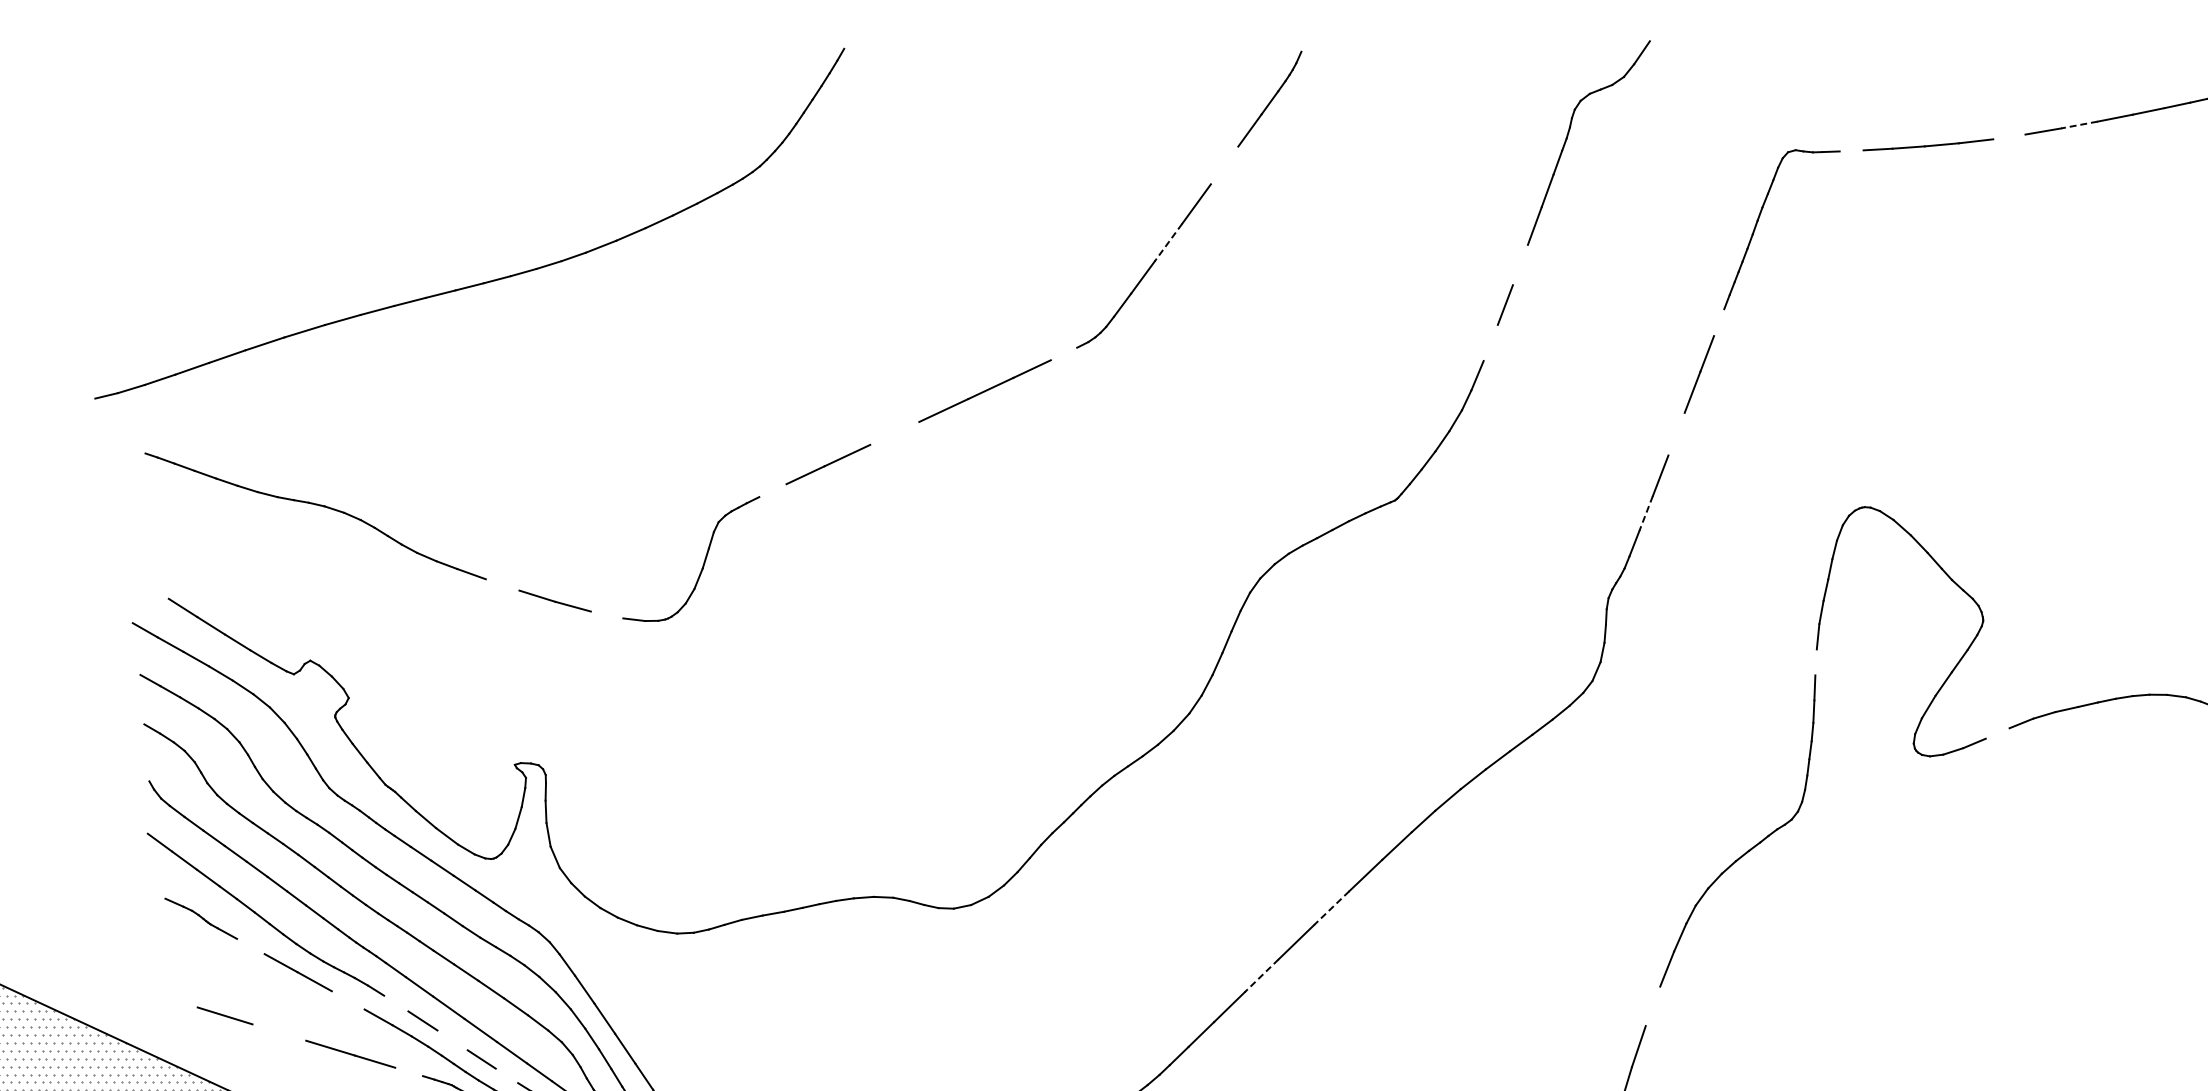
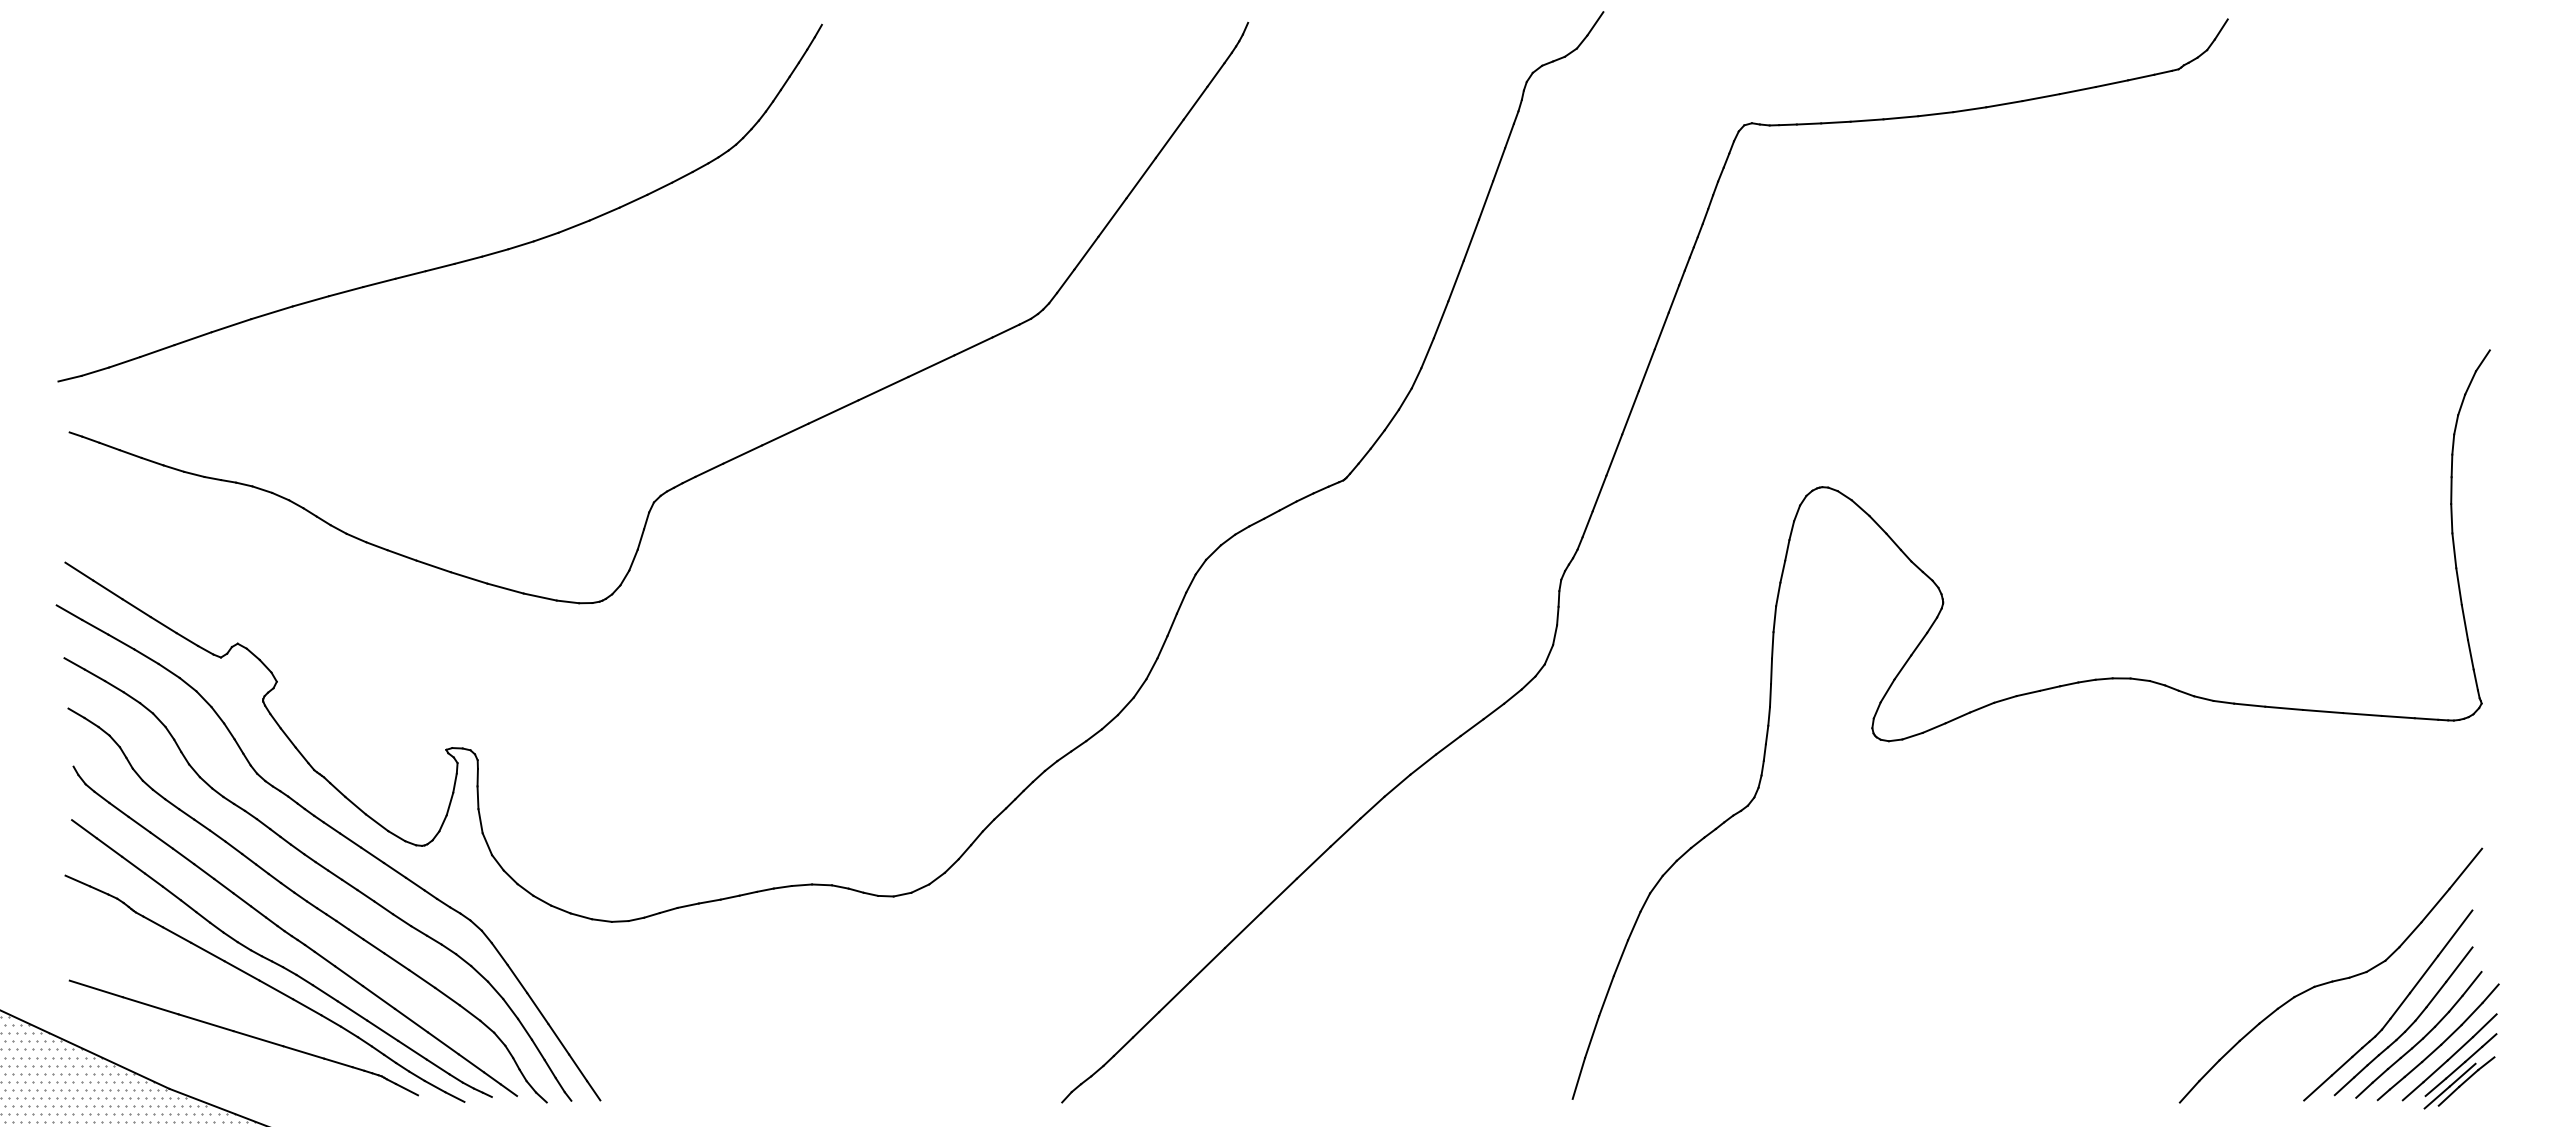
line: (2079, 124) -> (2041, 97), dashed -> solid
line: (2009, 136) -> (1969, 109), added
line: (1851, 150) -> (1808, 123), added
line: (1224, 165) -> (1169, 138), added
line: (1168, 242) -> (1112, 217), dashed -> solid
line: (1520, 264) -> (1471, 239), added
part: (483, 281) -> (454, 262), moved
line: (1718, 322) -> (1673, 298), added
line: (1490, 342) -> (1440, 319), added
line: (1063, 353) -> (1005, 330), added
line: (894, 432) -> (833, 411), added
line: (1676, 433) -> (1630, 412), added
line: (773, 489) -> (709, 469), added
line: (1646, 514) -> (1599, 494), dashed -> solid
line: (502, 584) -> (433, 566), added
line: (155, 589) -> (79, 571), added
line: (606, 614) -> (539, 596), added
line: (1815, 662) -> (1772, 645), added
line: (1997, 733) -> (1957, 717), added
line: (153, 892) -> (77, 880), added
line: (1331, 907) -> (1278, 895), dashed -> solid
line: (250, 945) -> (176, 934), added
line: (1261, 976) -> (1207, 965), dashed -> solid
line: (170, 998) -> (95, 988), added
line: (348, 999) -> (276, 989), added
line: (395, 1003) -> (324, 993), added
line: (1652, 1005) -> (1606, 995), added
line: (278, 1032) -> (205, 1022), added
line: (452, 1040) -> (382, 1030), added
line: (409, 1071) -> (338, 1062), added
line: (506, 1075) -> (437, 1066), added

